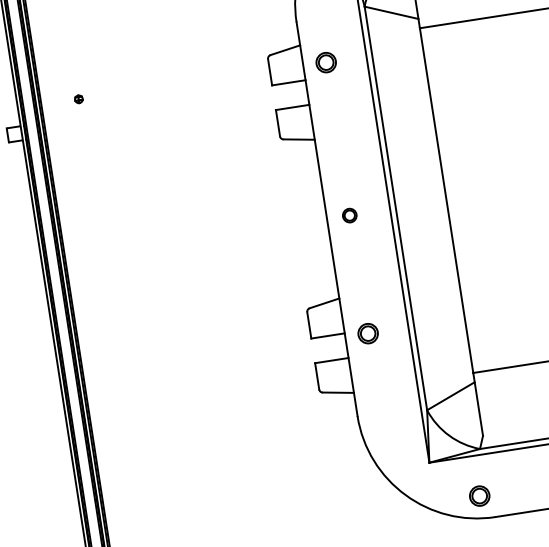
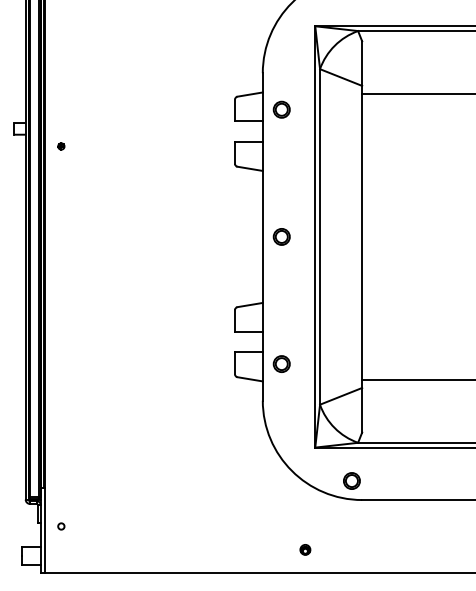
part: (79, 99) -> (61, 146), moved
part: (349, 215) -> (281, 236), size x1.43
part: (367, 332) -> (281, 363), moved

